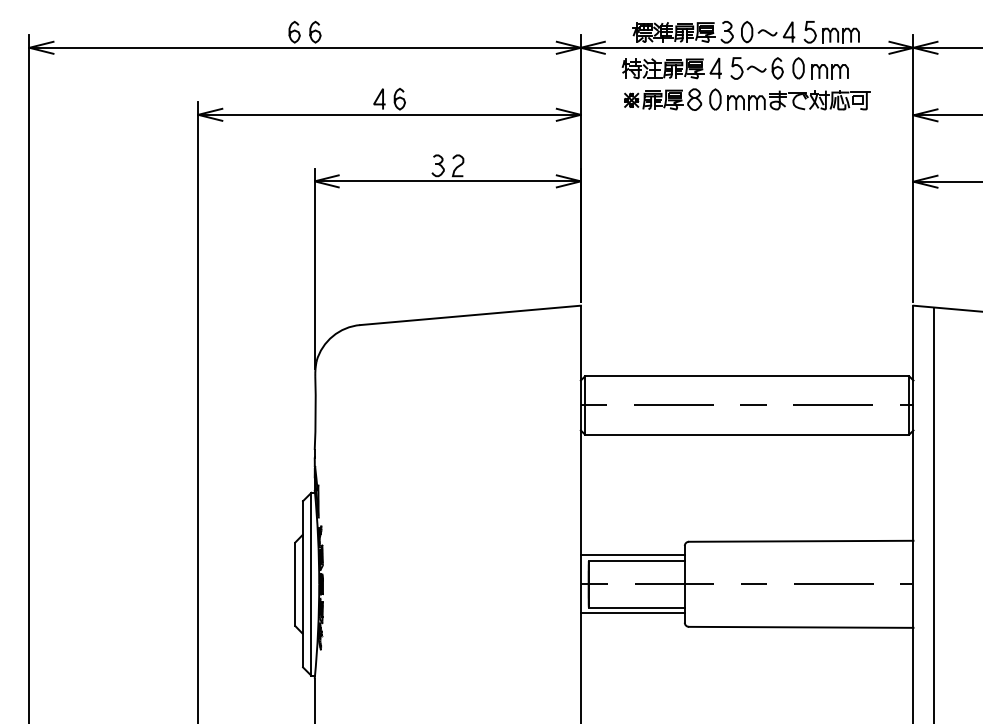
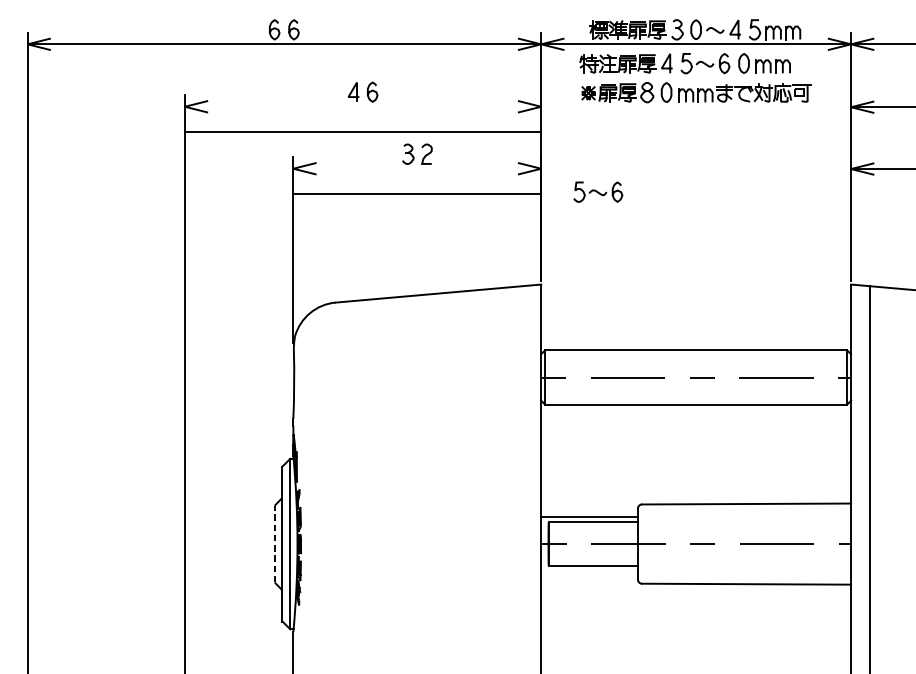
line: (389, 114) -> (362, 131), moved
line: (447, 181) -> (417, 194), moved
part: (641, 206) -> (597, 192), added
line: (294, 583) -> (274, 543), solid -> dashed
line: (632, 613) -> (589, 571), removed

